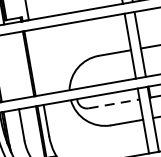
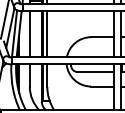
line: (36, 62) -> (47, 34), added
line: (11, 67) -> (29, 34), added
line: (115, 104) -> (96, 72), dashed -> solid

